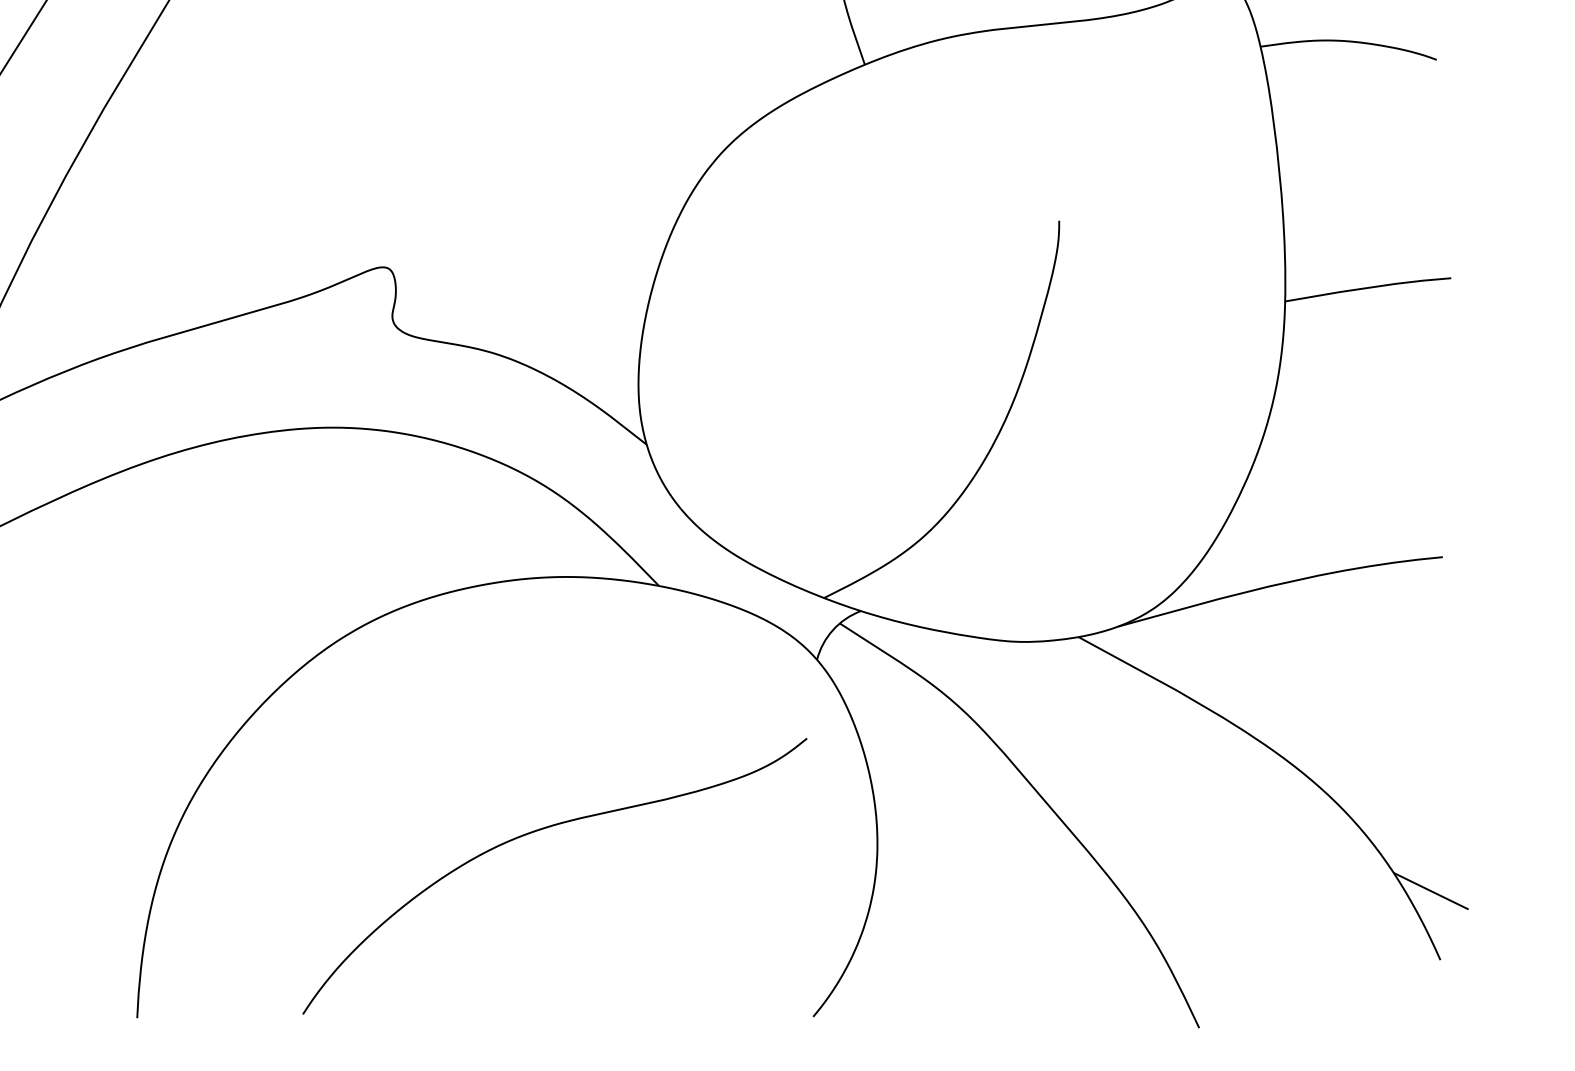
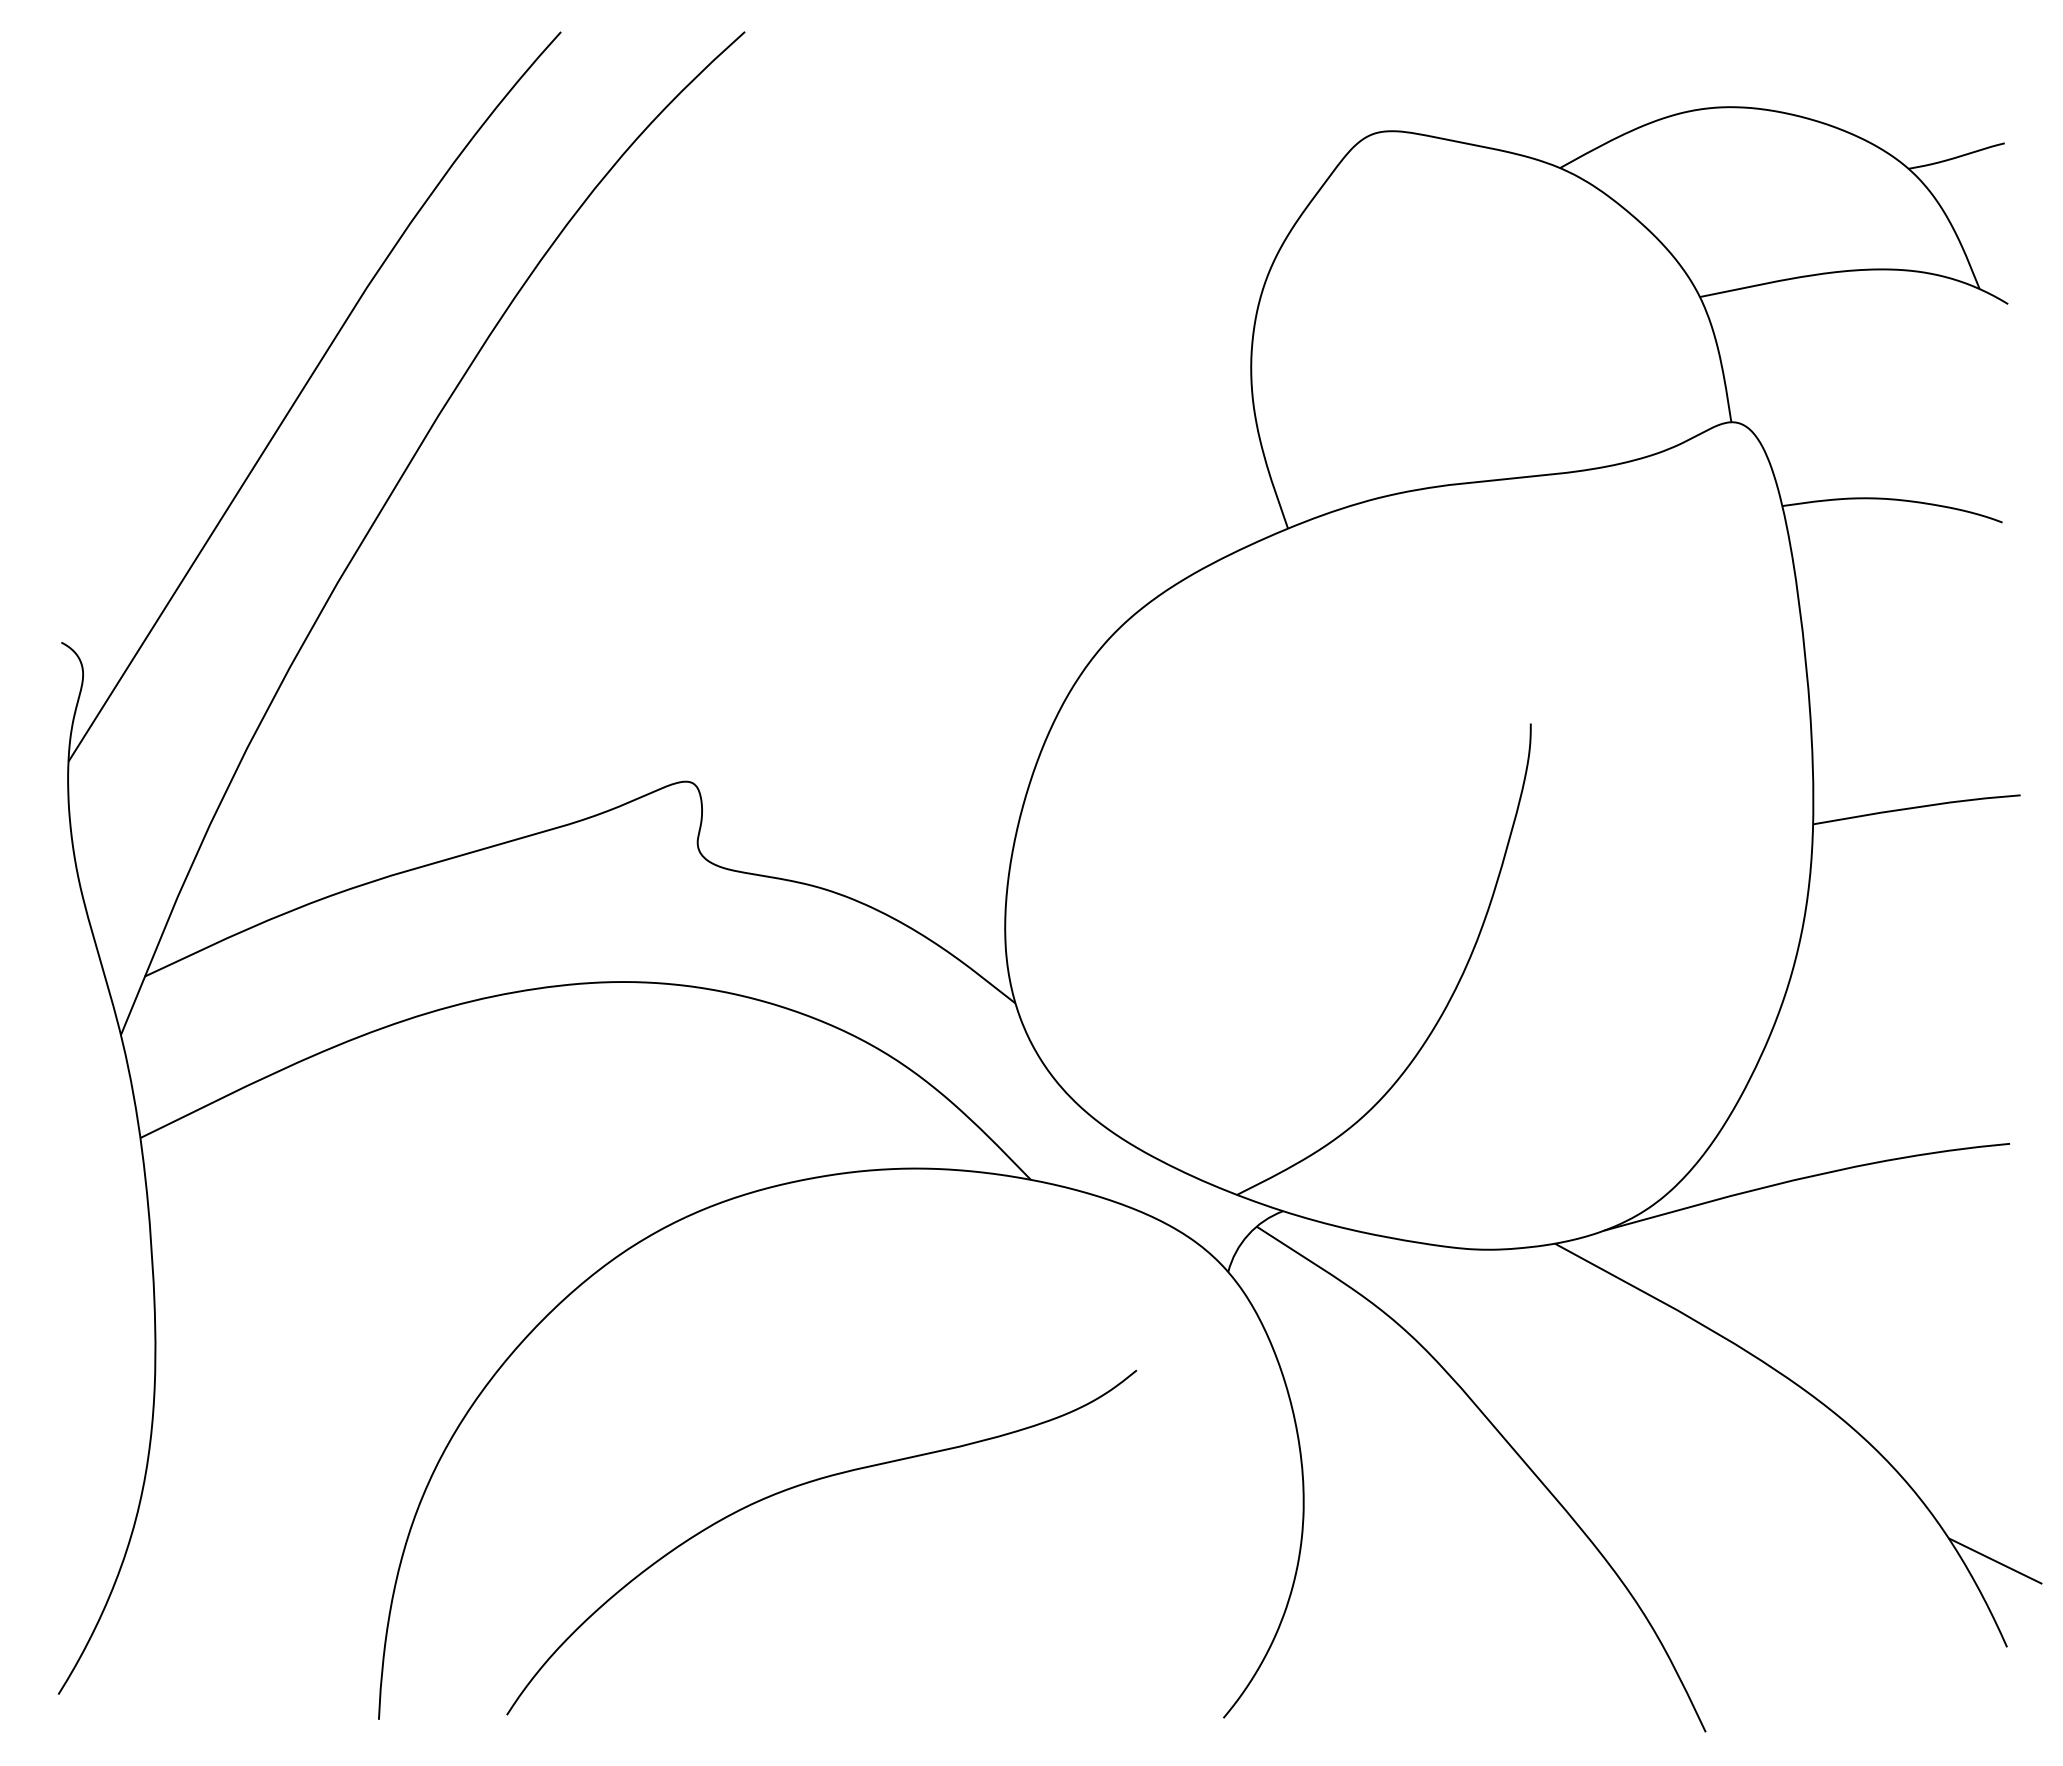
curve: (539, 830) -> (802, 1485), moved

